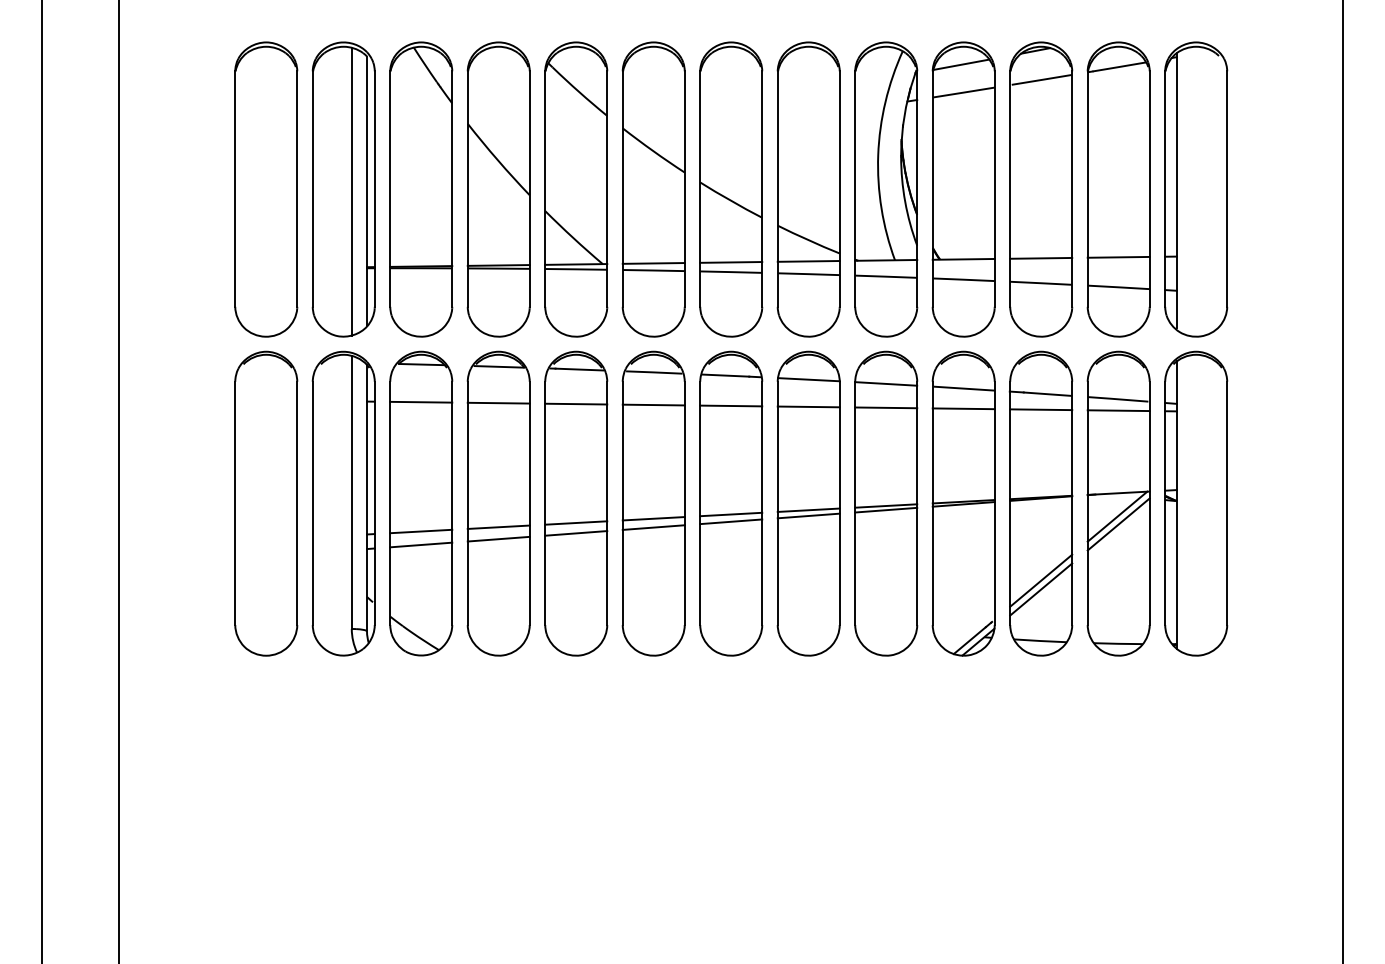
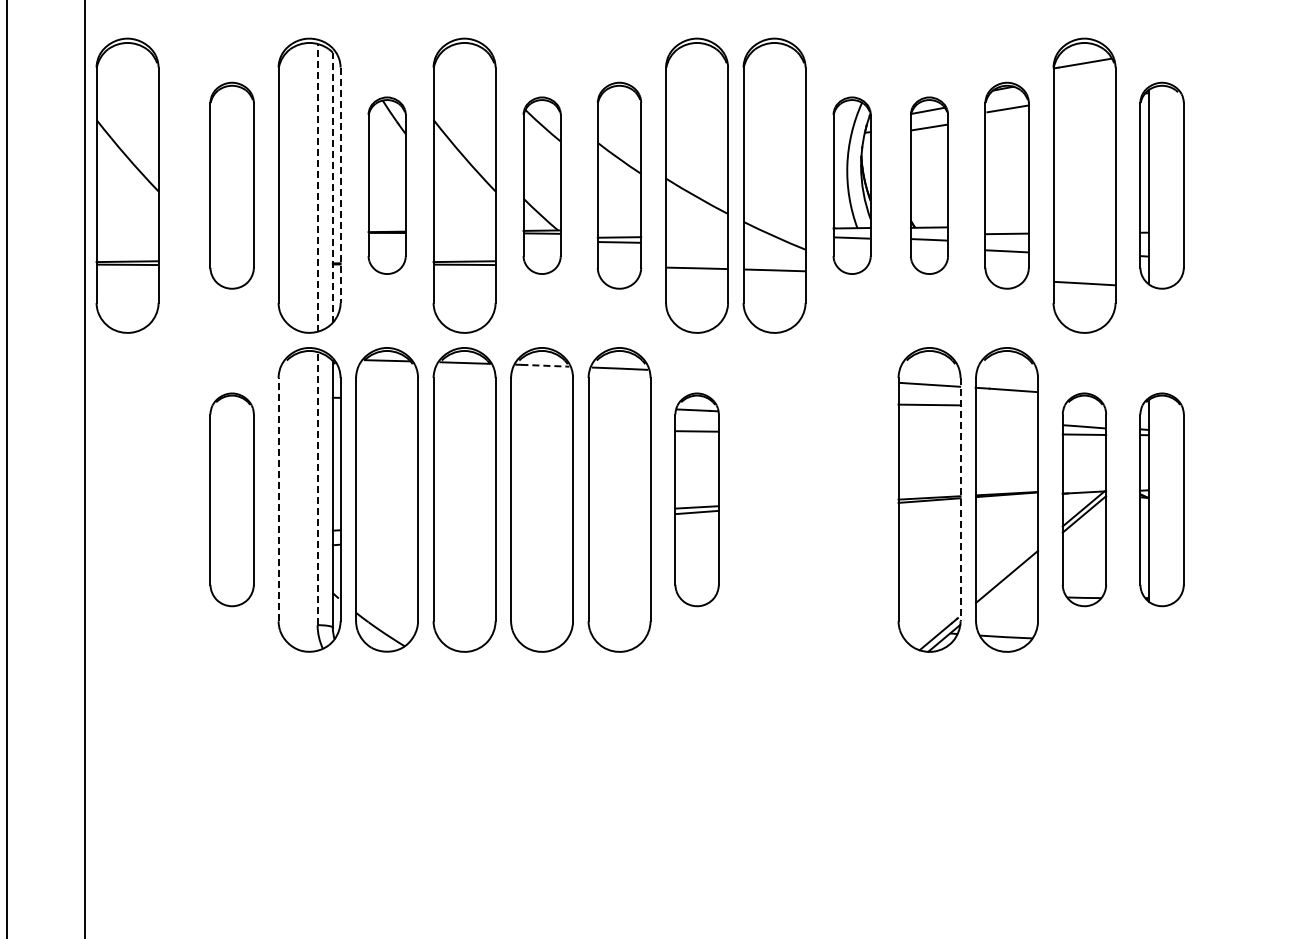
part: (161, 189) -> (127, 185), added
part: (266, 189) -> (232, 185), size x0.7
line: (374, 189) -> (340, 185), solid -> dashed
part: (421, 189) -> (387, 185), size x0.6
part: (576, 189) -> (542, 185), size x0.6
part: (653, 189) -> (619, 185), size x0.7
part: (886, 189) -> (852, 185), size x0.6
part: (963, 189) -> (929, 185), size x0.6
part: (1041, 189) -> (1007, 185), size x0.7
part: (1196, 189) -> (1162, 185), size x0.7
line: (351, 191) -> (317, 187), solid -> dashed
line: (367, 191) -> (333, 187), solid -> dashed
line: (1118, 256) -> (1084, 252), removed
line: (808, 261) -> (774, 257), removed
line: (731, 262) -> (697, 258), removed
line: (579, 369) -> (545, 365), solid -> dashed
line: (421, 401) -> (387, 397), removed
line: (498, 402) -> (464, 398), removed
line: (576, 403) -> (542, 399), removed
line: (653, 404) -> (619, 400), removed
line: (1041, 409) -> (1007, 405), removed
line: (351, 492) -> (317, 488), solid -> dashed
part: (266, 503) -> (232, 499), size x0.7
line: (312, 503) -> (278, 499), solid -> dashed
part: (731, 503) -> (697, 499), size x0.7
part: (808, 503) -> (774, 499), removed
part: (886, 503) -> (852, 499), removed
line: (994, 503) -> (960, 499), solid -> dashed
part: (1118, 503) -> (1084, 499), size x0.7
part: (1196, 503) -> (1162, 499), size x0.7
line: (653, 518) -> (619, 514), removed
line: (576, 522) -> (542, 518), removed
line: (498, 526) -> (464, 522), removed
line: (653, 527) -> (619, 523), removed
line: (421, 531) -> (387, 527), removed
line: (576, 533) -> (542, 529), removed
line: (498, 538) -> (464, 534), removed
line: (421, 544) -> (387, 540), removed
line: (1041, 589) -> (1007, 585), removed

